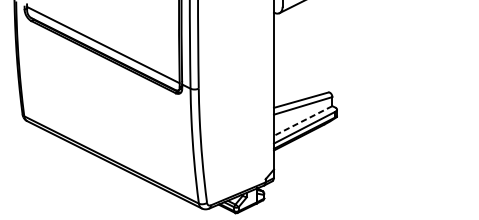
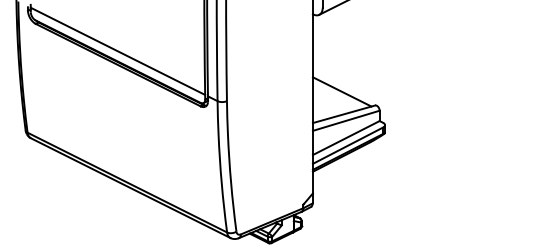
line: (299, 80) -> (341, 91), added
line: (302, 121) -> (345, 138), dashed -> solid

